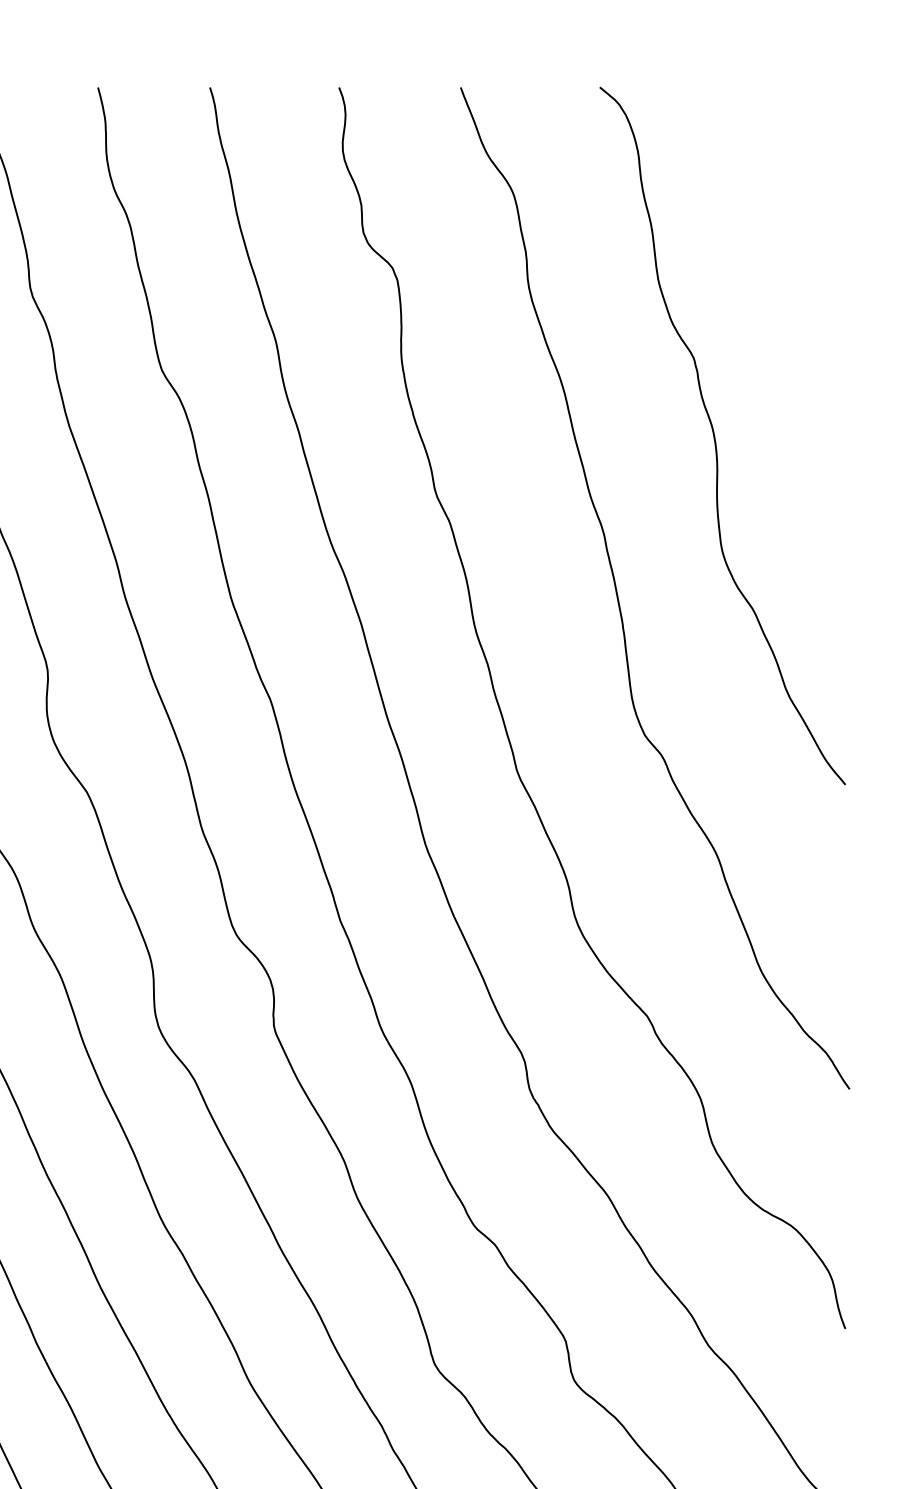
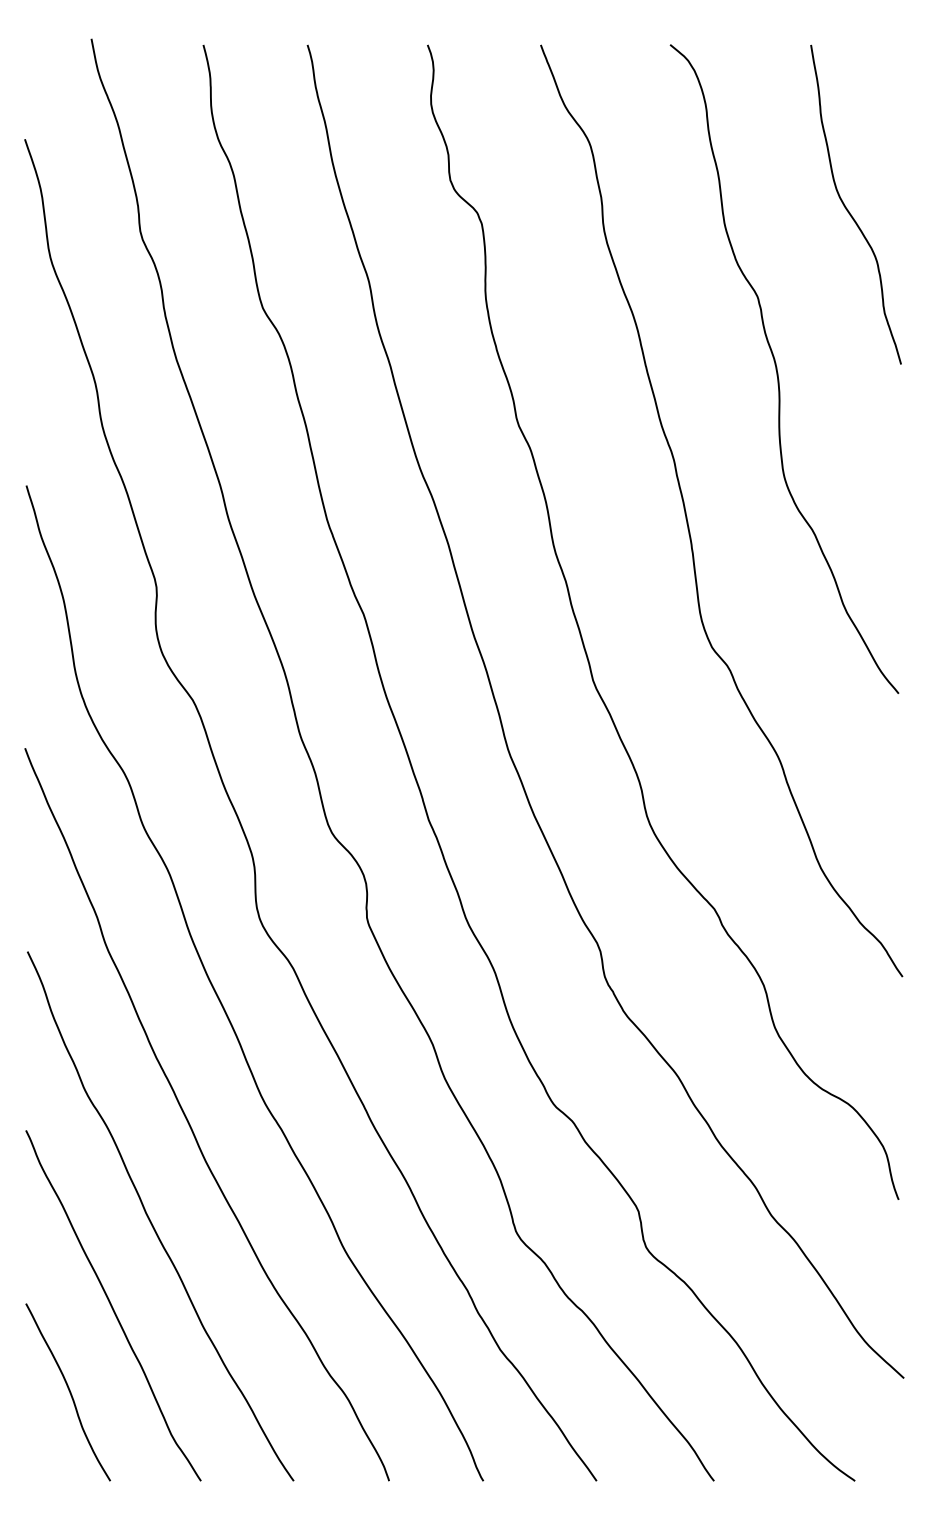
curve: (791, 264) -> (848, 209), added

